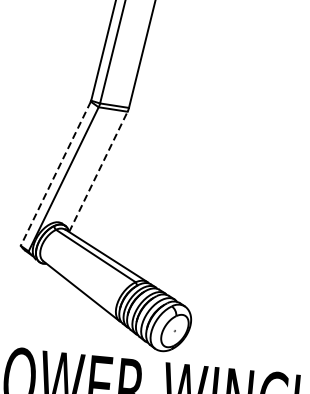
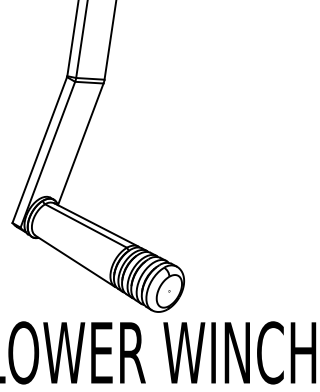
line: (98, 171) -> (80, 144), dashed -> solid
line: (55, 174) -> (39, 150), dashed -> solid

